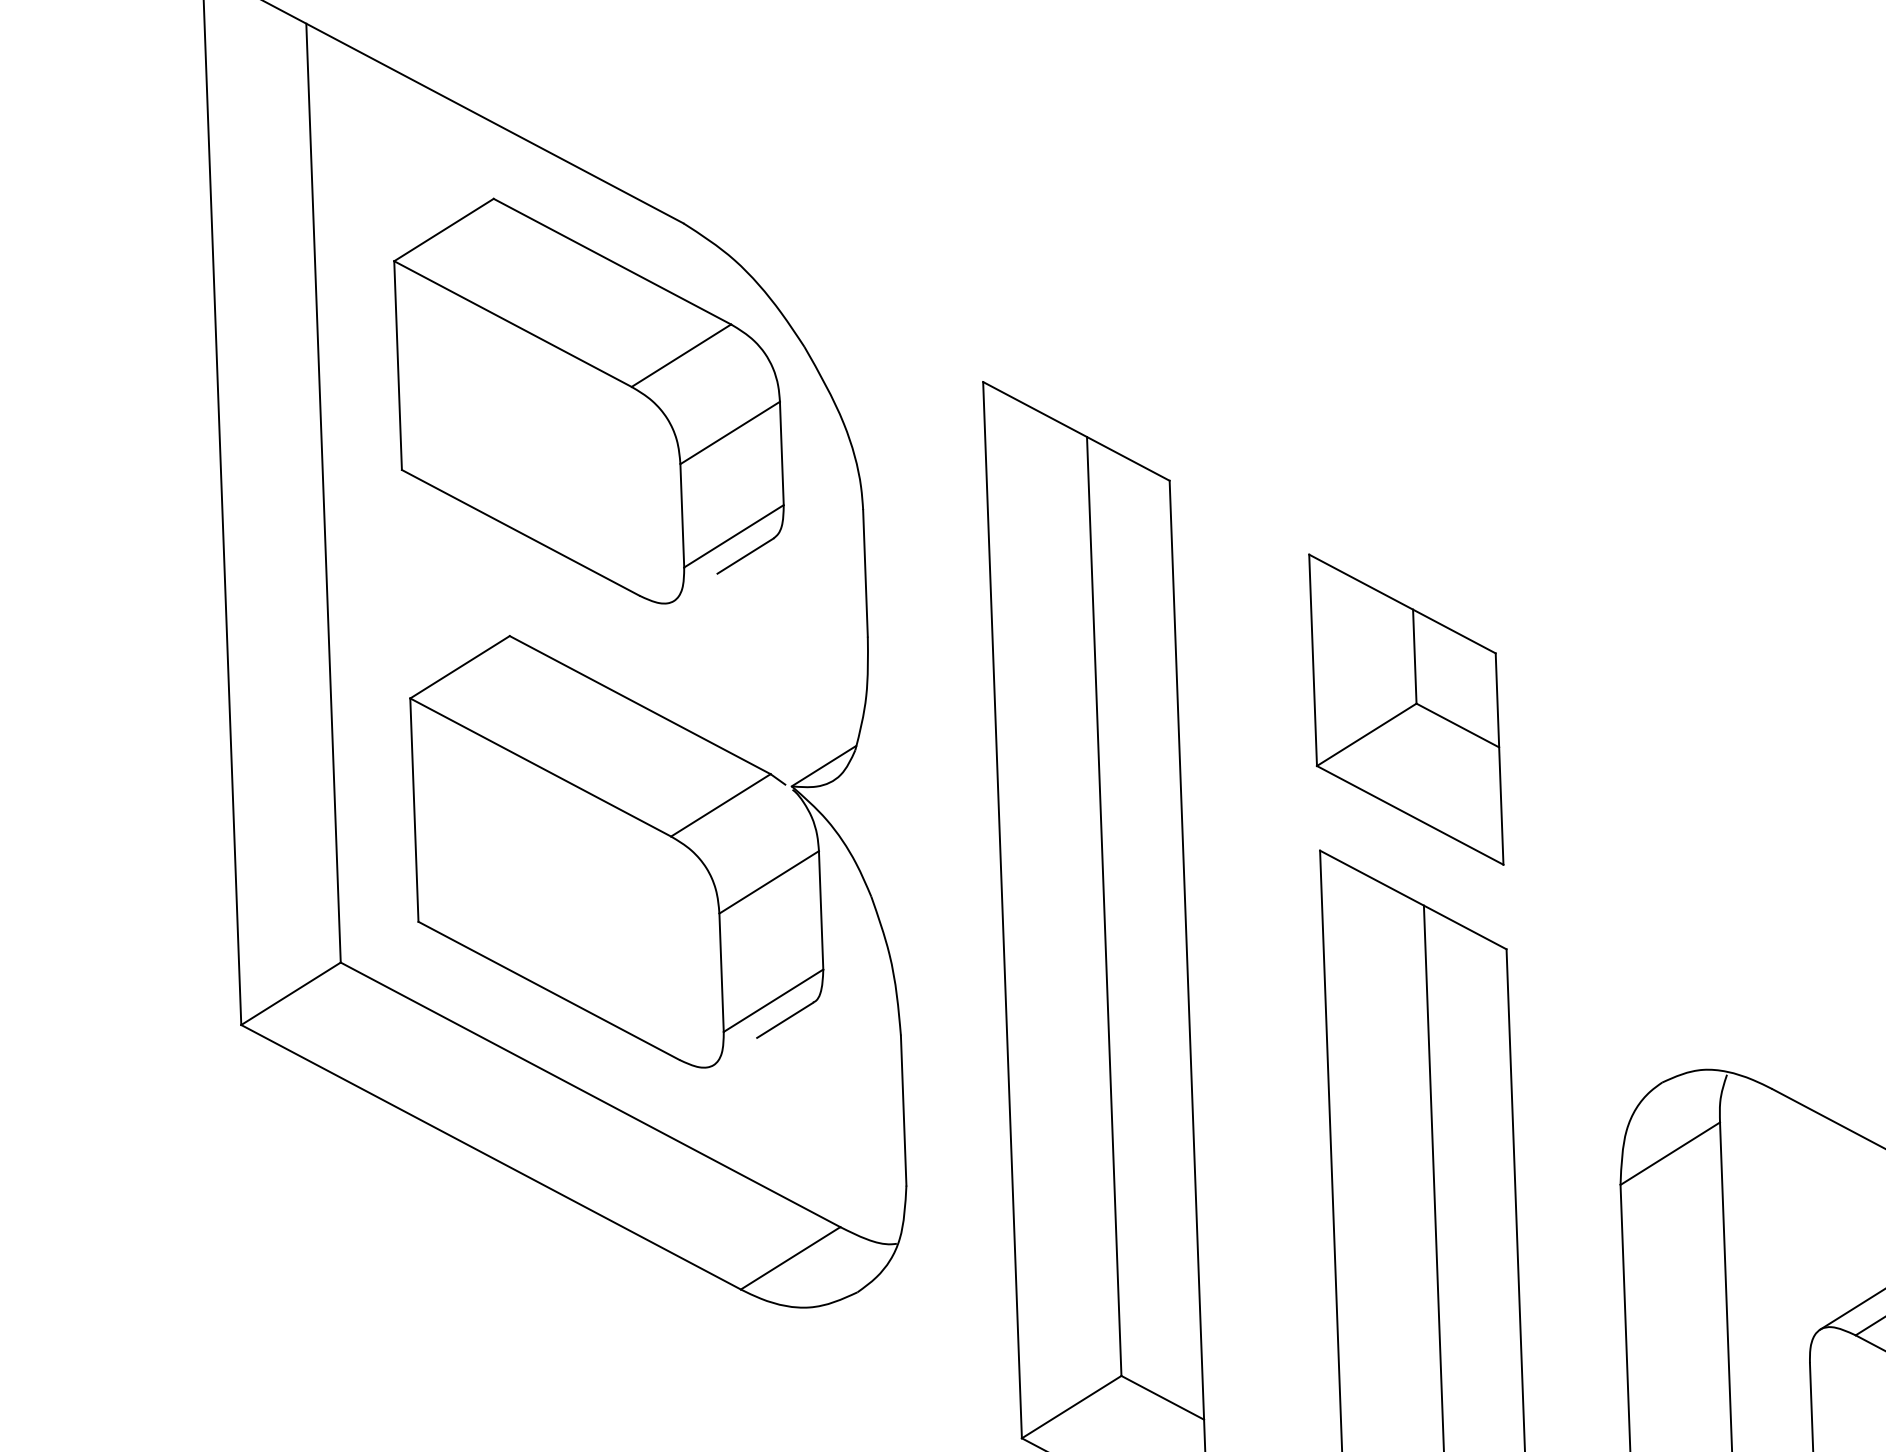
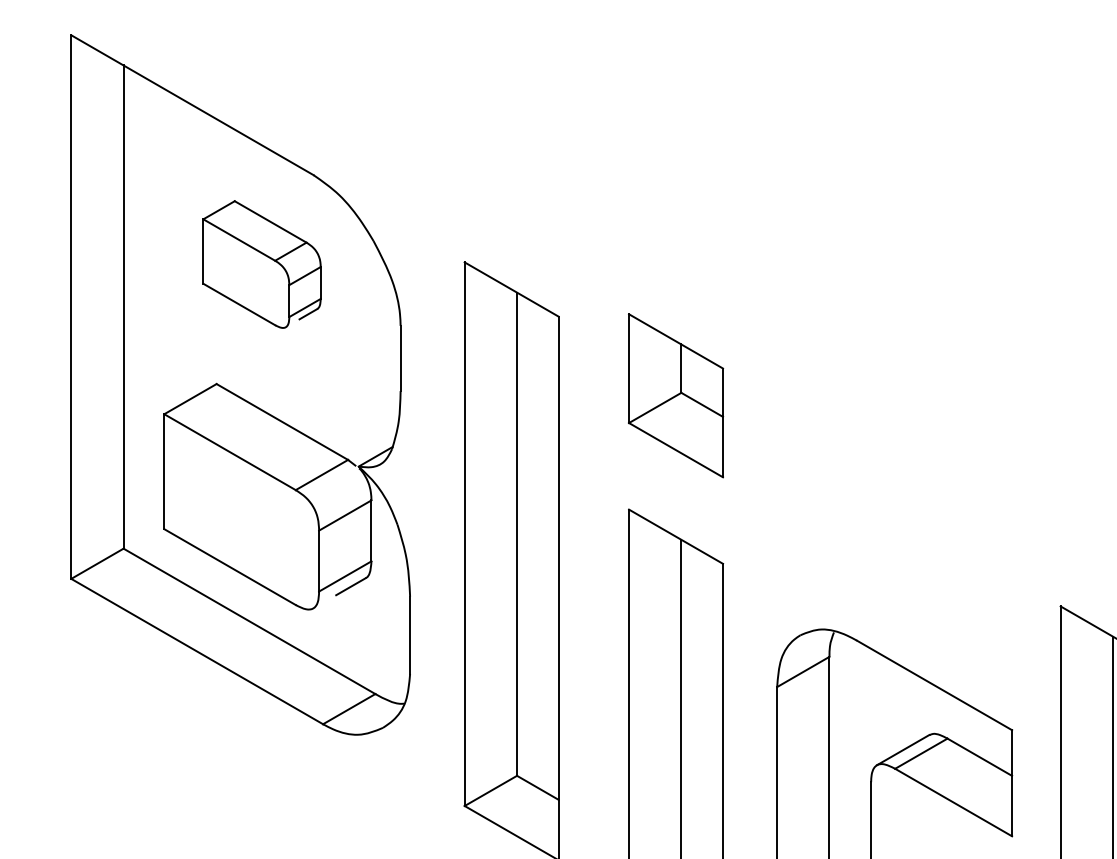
part: (588, 400) -> (261, 264), size x0.6
part: (1407, 709) -> (676, 395), moved

